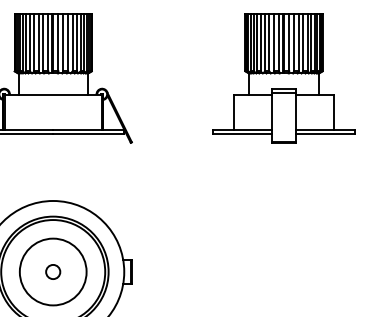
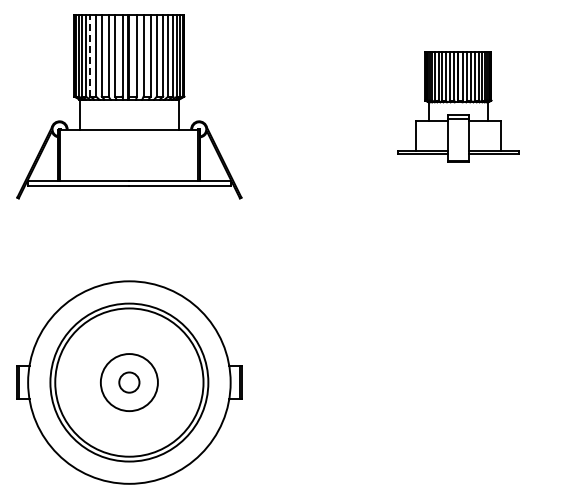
line: (25, 42) -> (90, 55), solid -> dashed
part: (284, 78) -> (458, 106), size x0.6
circle: (52, 271) -> (128, 382), size x0.6

